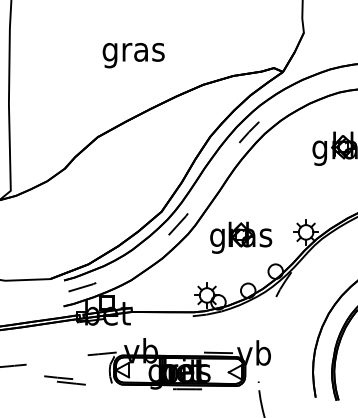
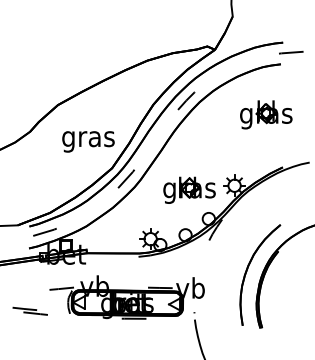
text: (133, 55) -> (88, 141), moved
part: (241, 236) -> (189, 189), moved

